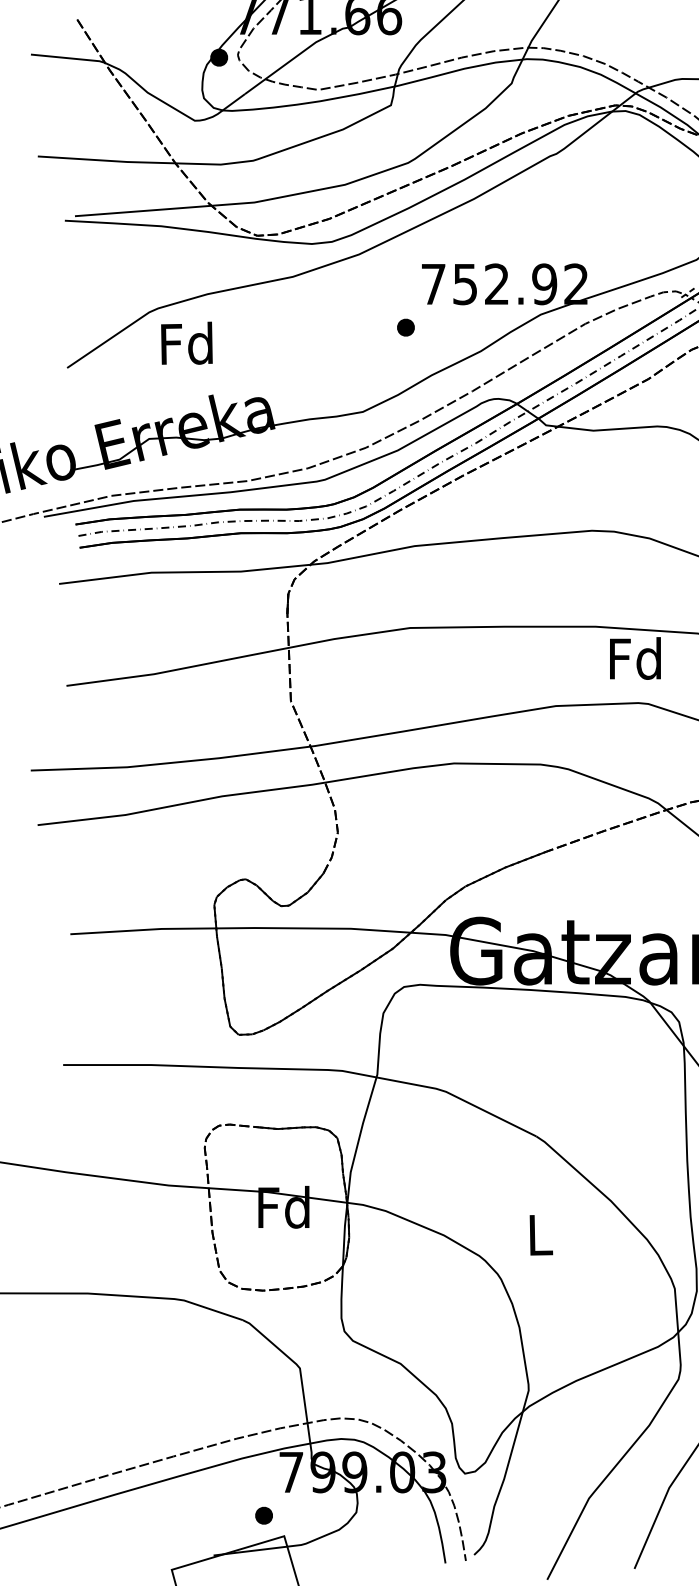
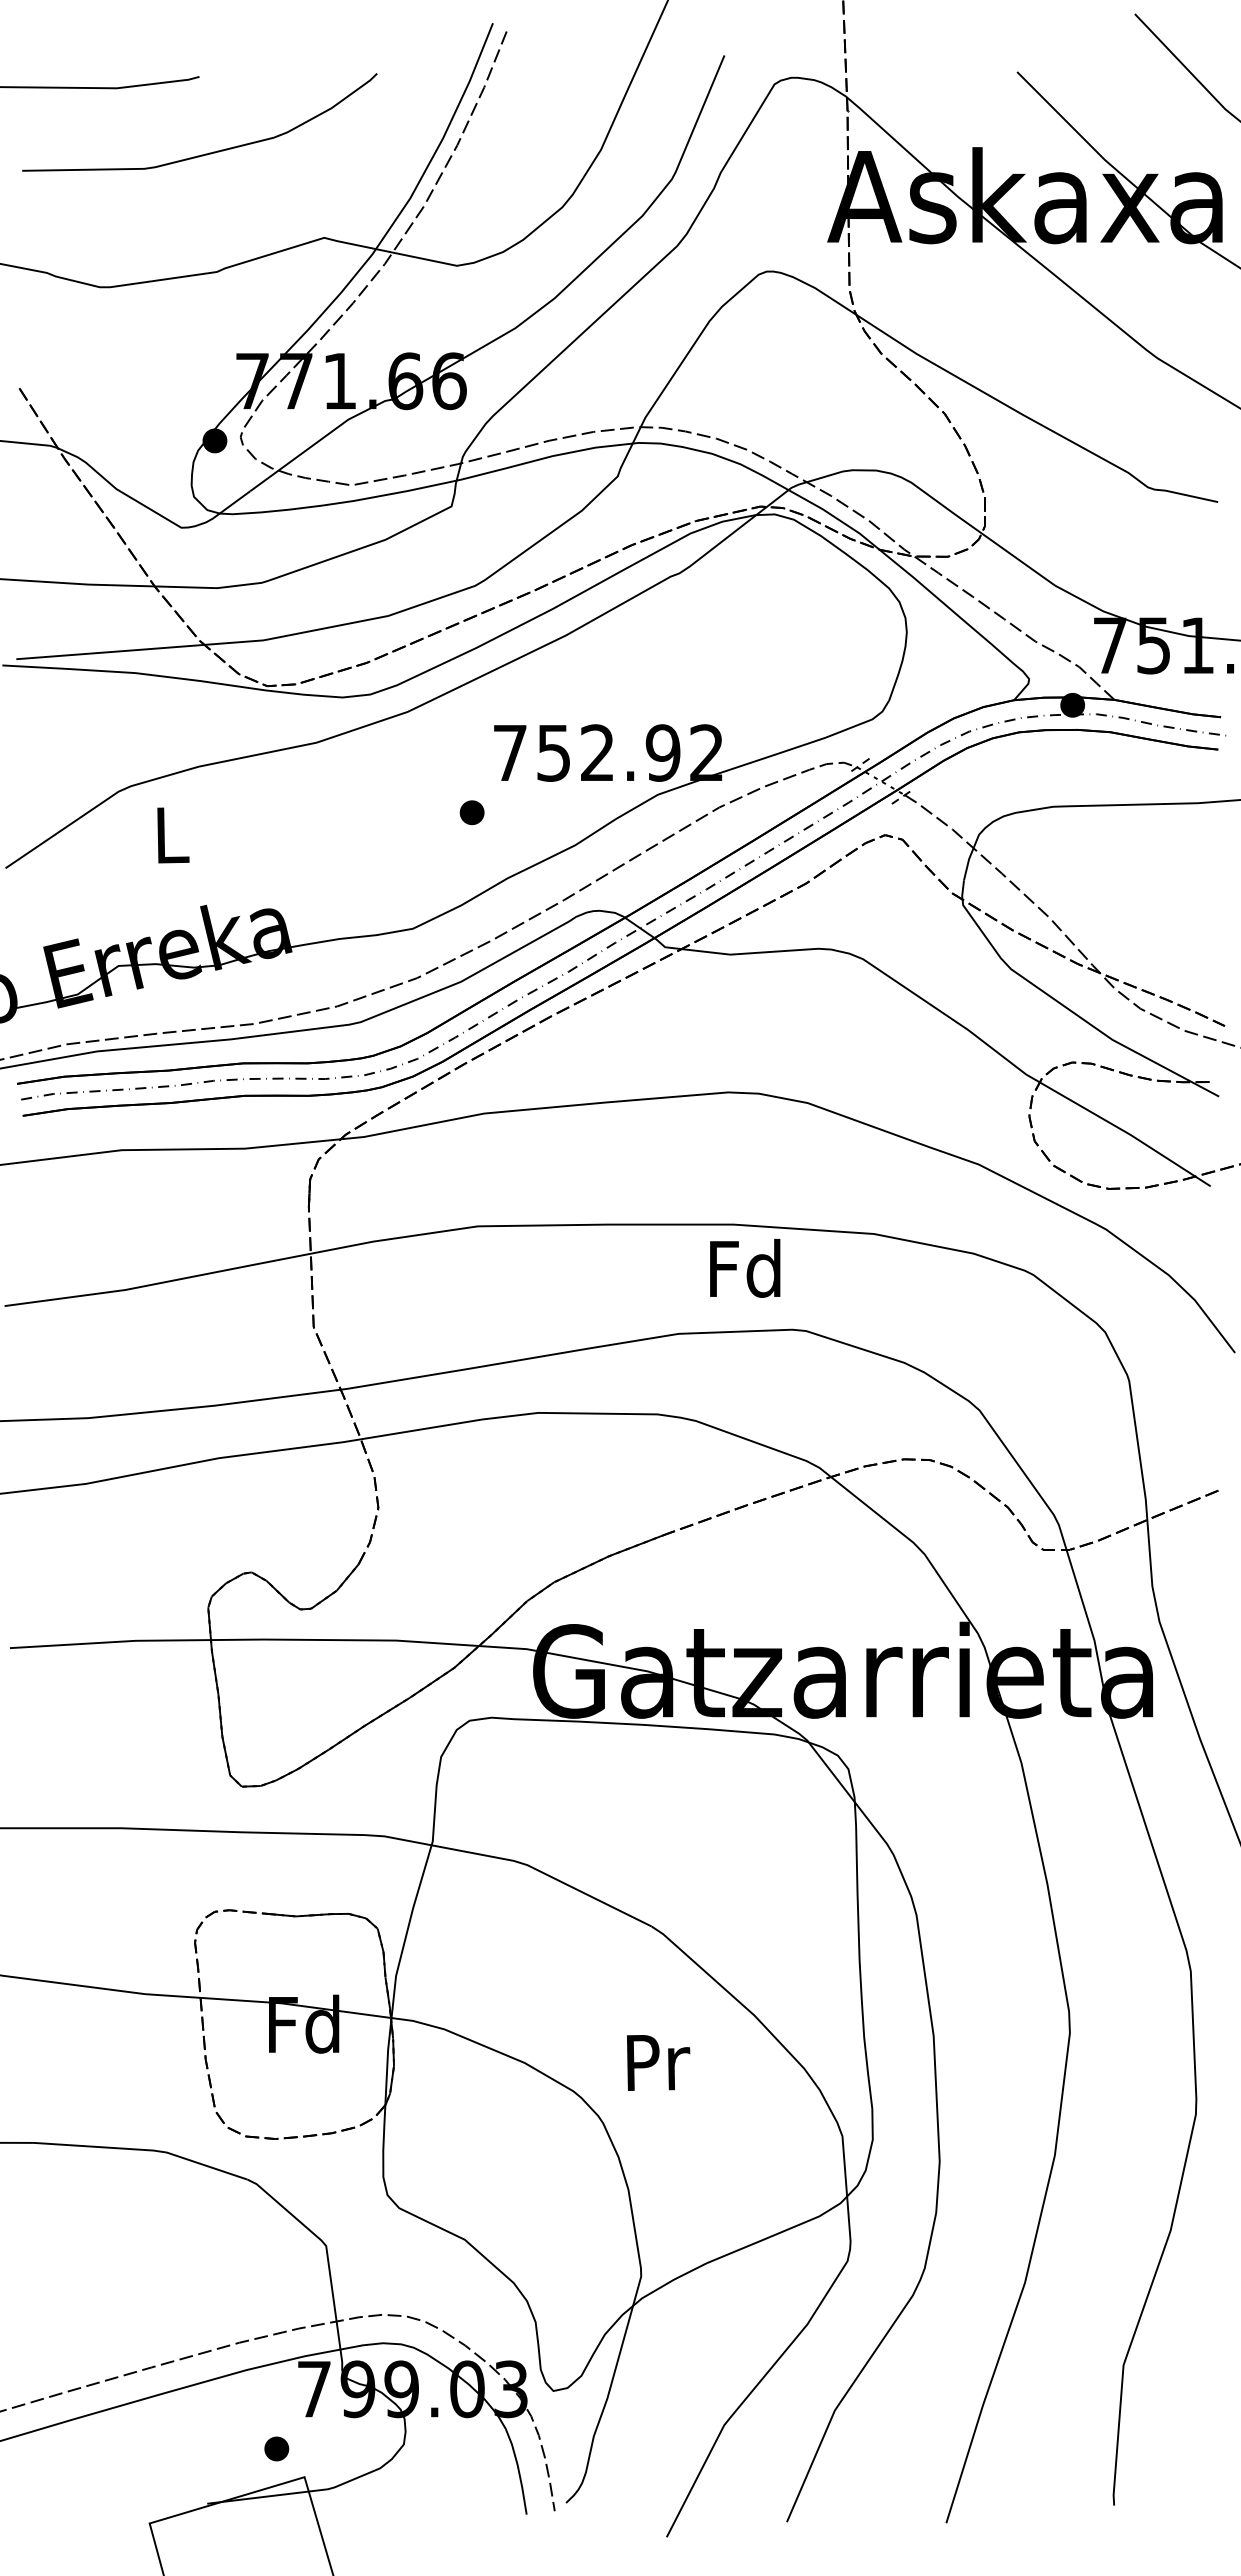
text: (186, 342) -> (170, 833), Fd -> L
text: (635, 658) -> (745, 1268), moved
text: (541, 1235) -> (658, 2062), L -> Pr

